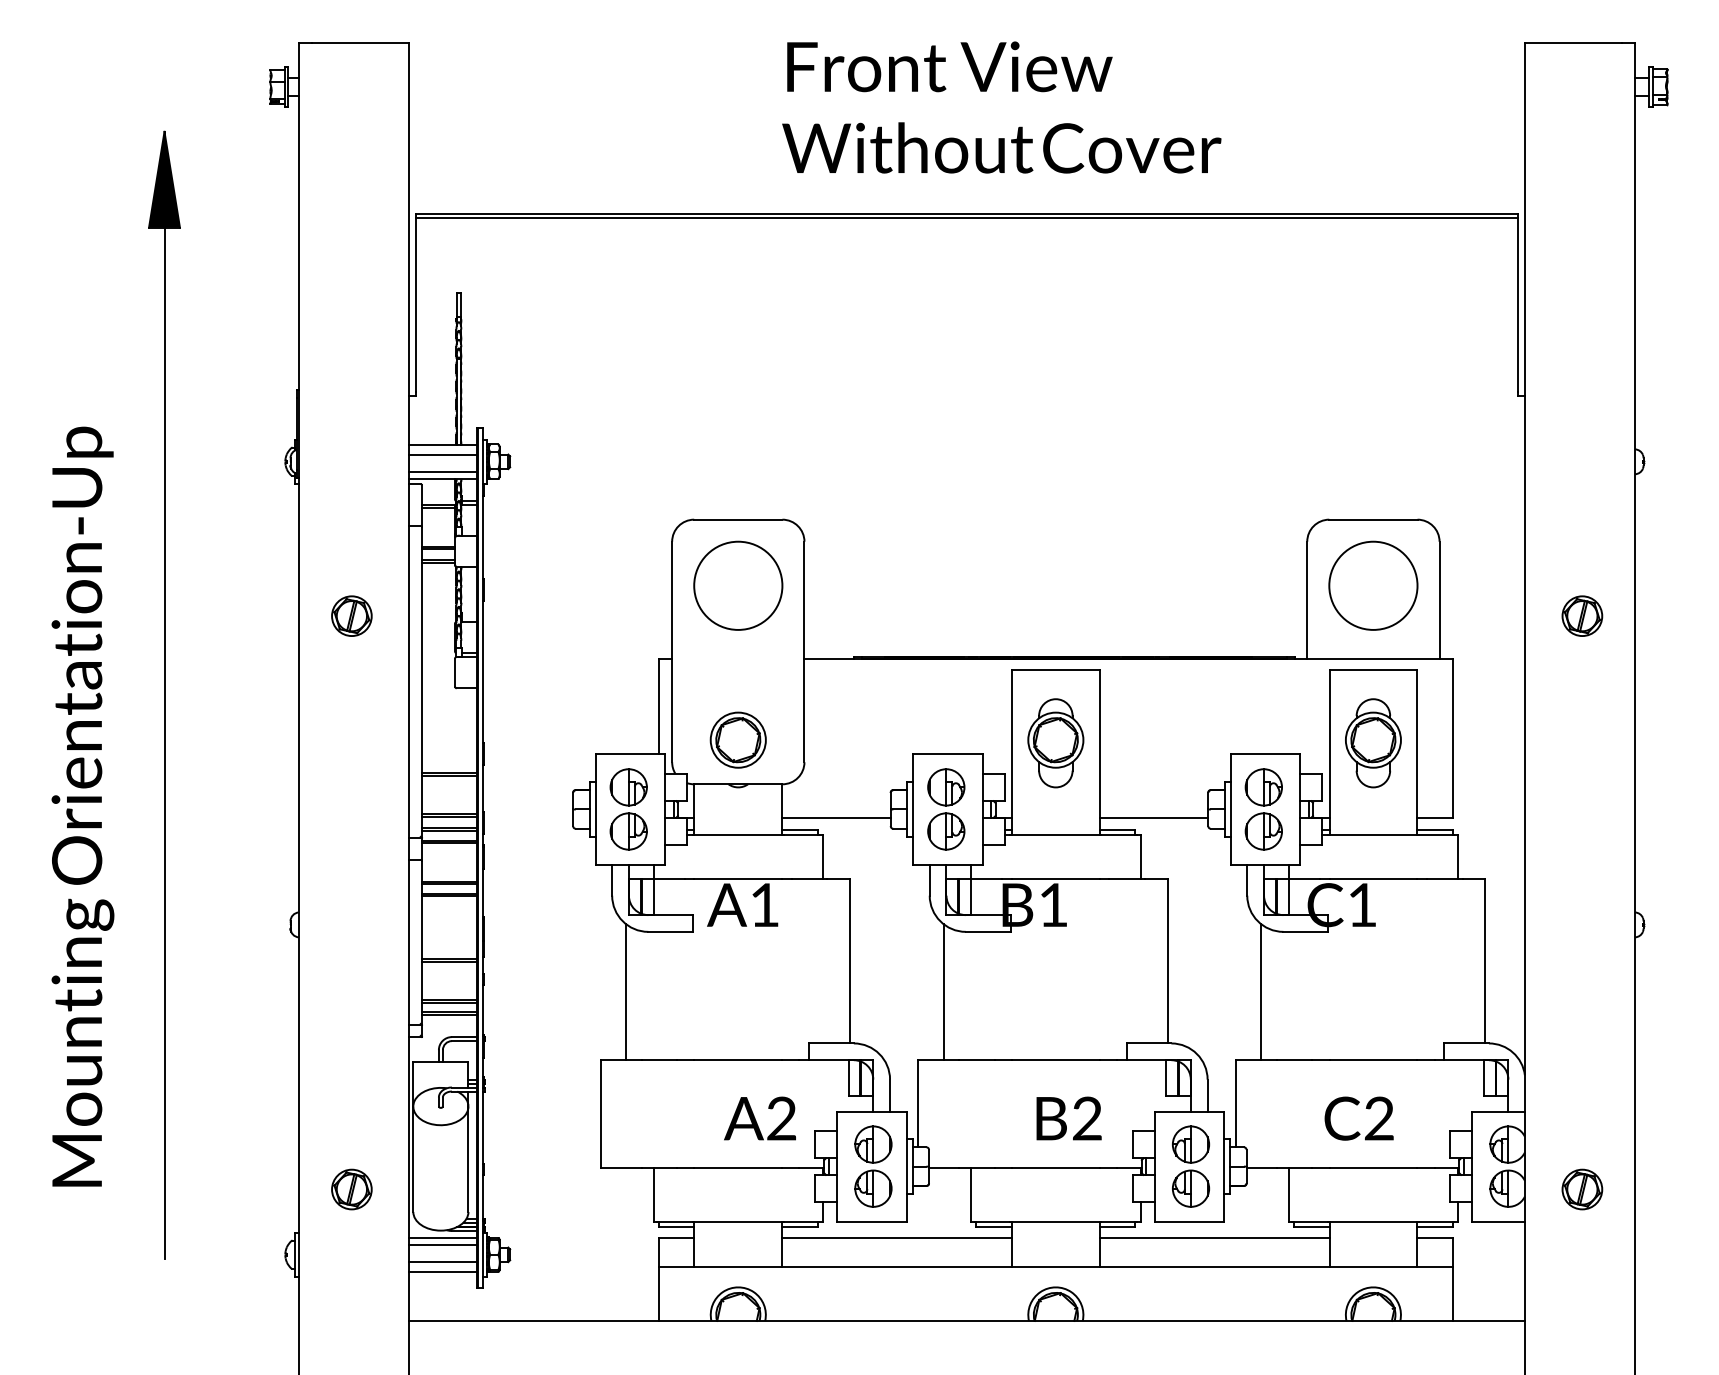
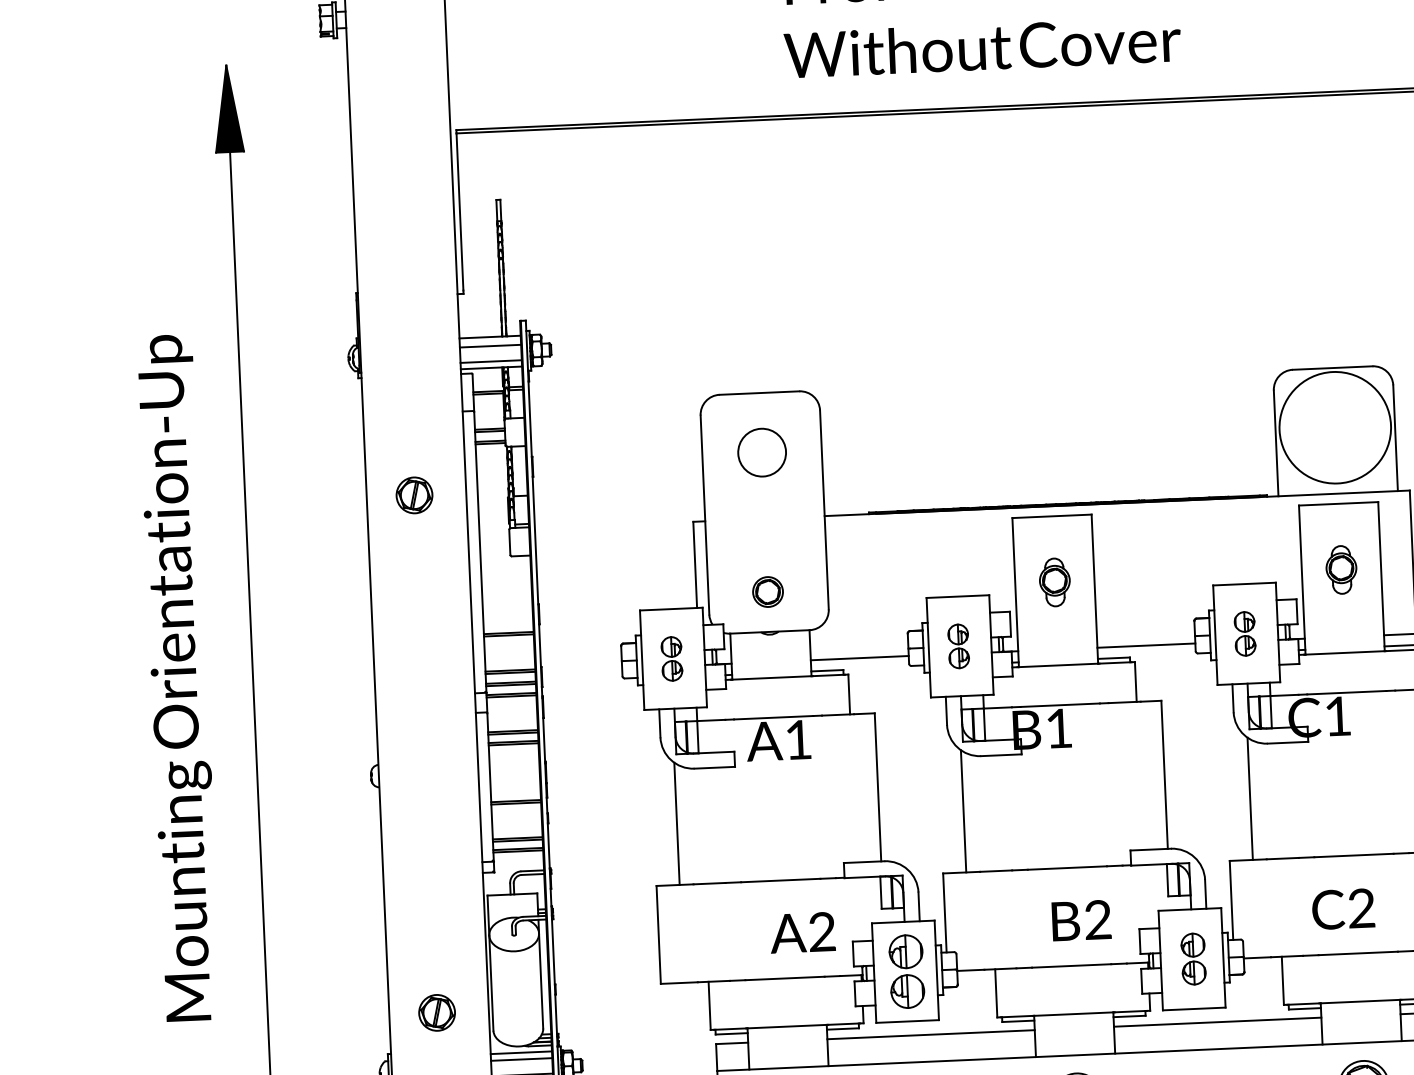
circle: (738, 585) -> (762, 452), size x0.6
circle: (1373, 585) -> (1335, 427), size x1.4
part: (737, 739) -> (767, 591), size x0.6
part: (1055, 743) -> (1054, 582), size x0.6
part: (1373, 743) -> (1341, 570), size x0.6
part: (628, 809) -> (671, 658), size x0.6
part: (946, 809) -> (958, 646), size x0.6
part: (1263, 809) -> (1244, 633), size x0.6
part: (1191, 1166) -> (1193, 959), size x0.7

